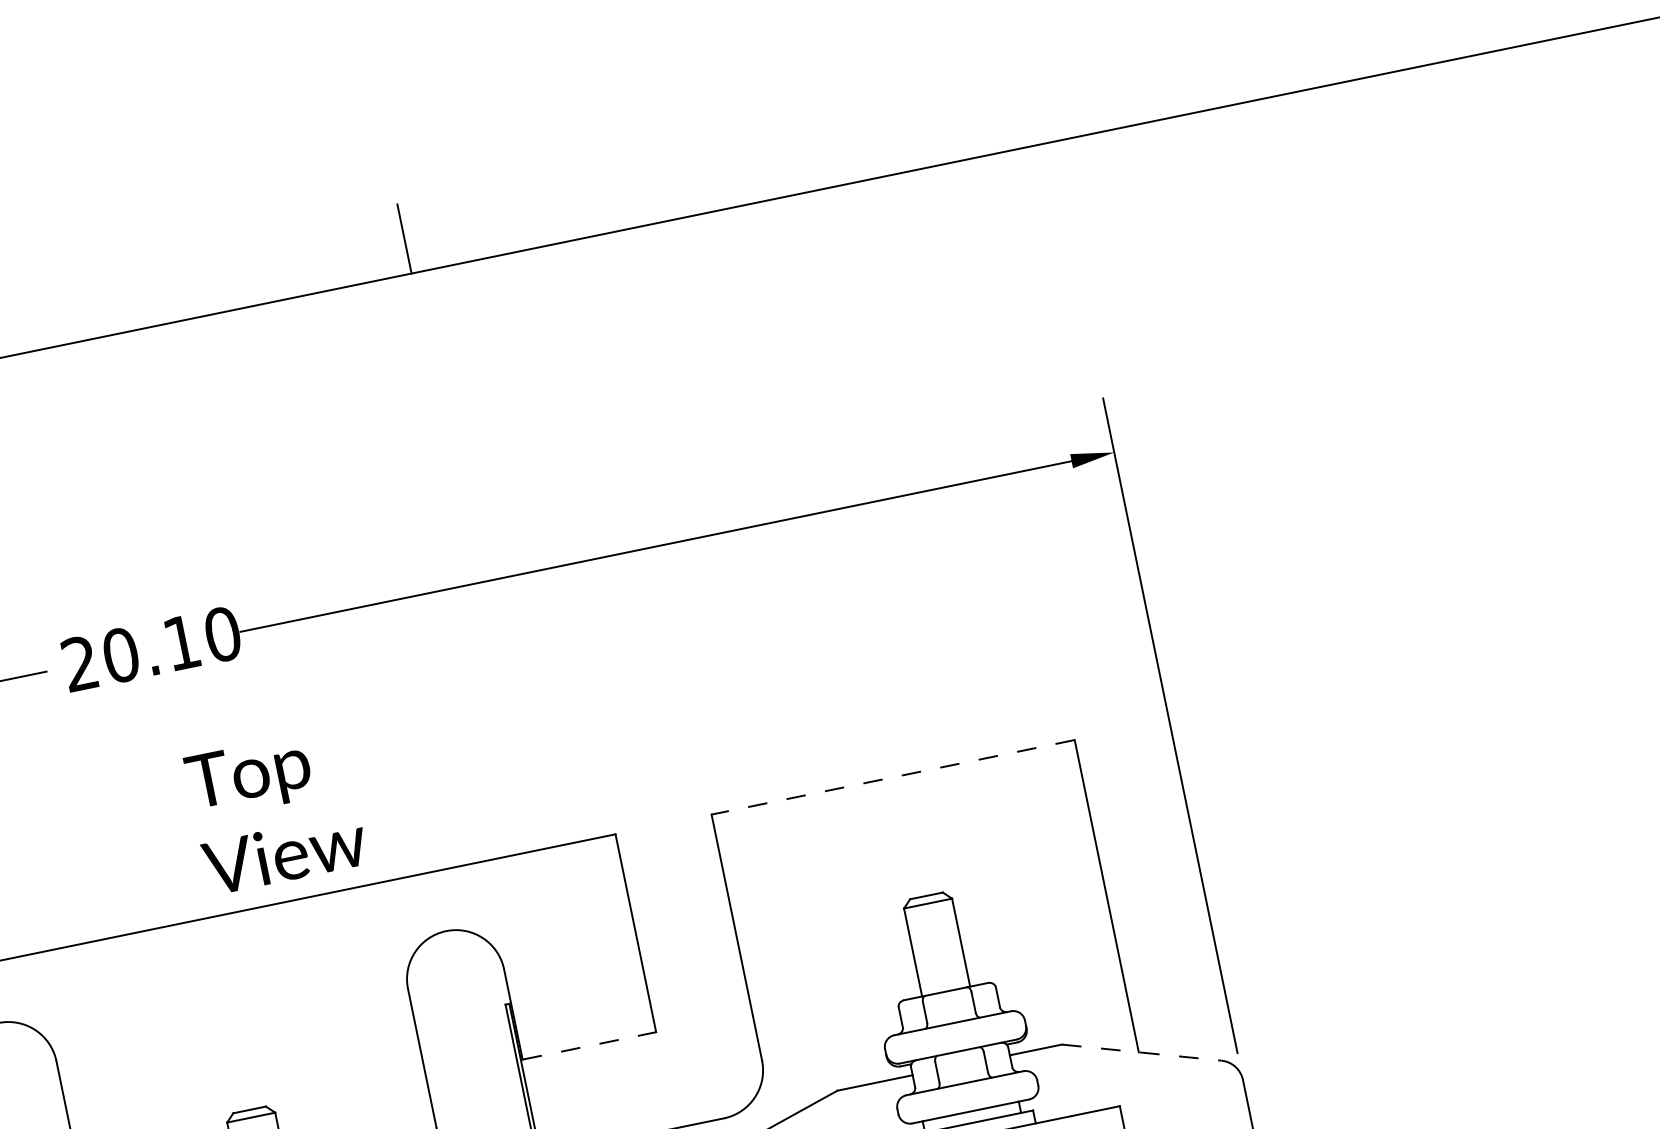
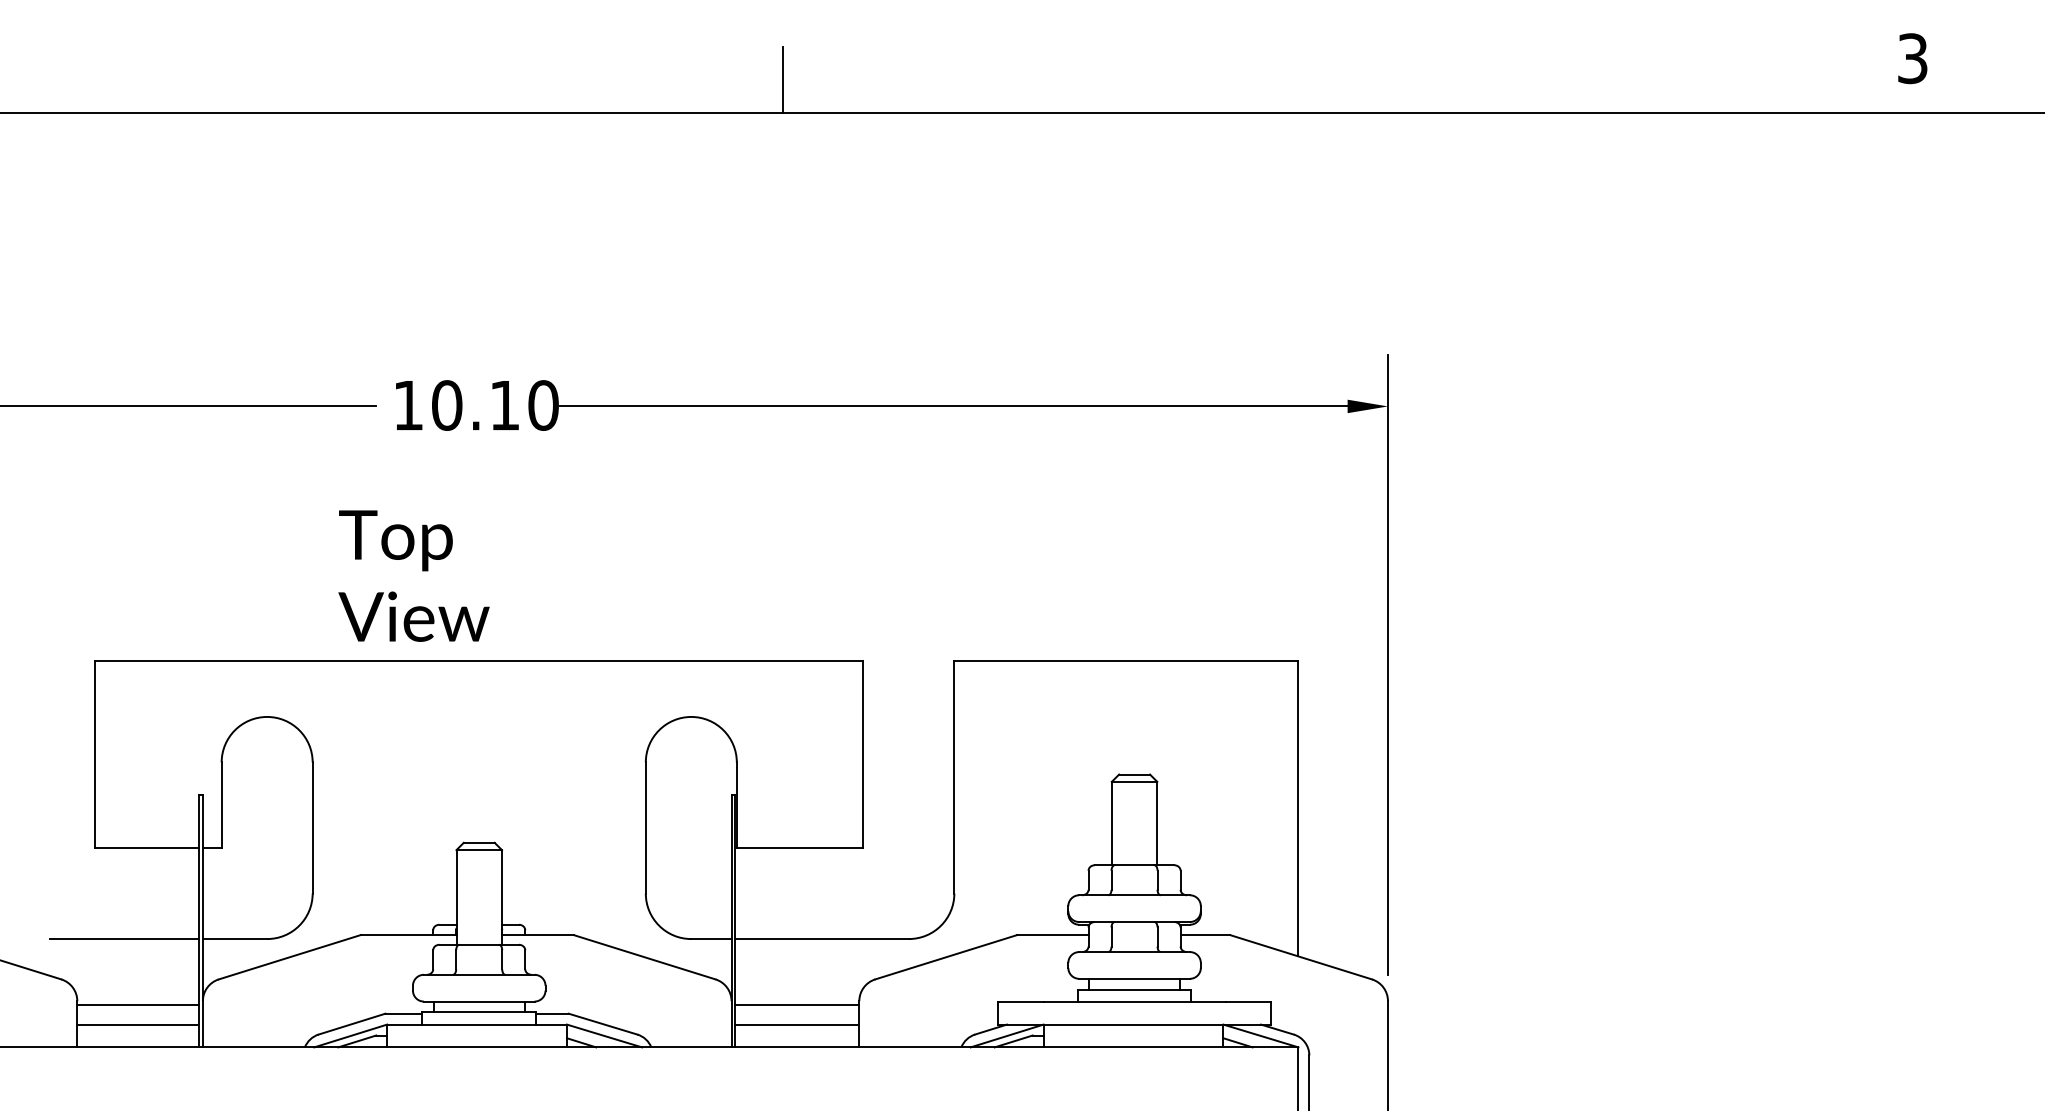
text: (79, 663) -> (407, 405), 20.10 -> 10.10
line: (892, 777) -> (1125, 660), dashed -> solid
text: (275, 810) -> (413, 575), moved
line: (589, 1046) -> (800, 848), dashed -> solid
line: (1142, 1052) -> (1301, 957), dashed -> solid

